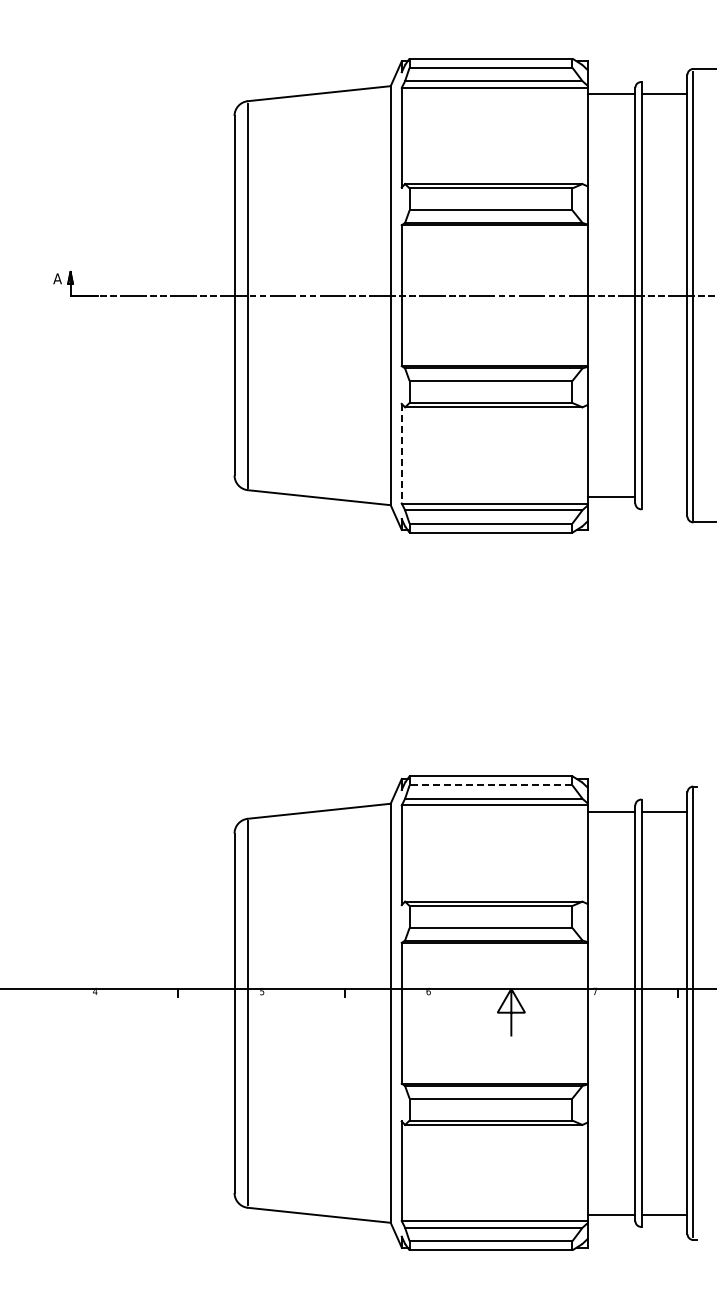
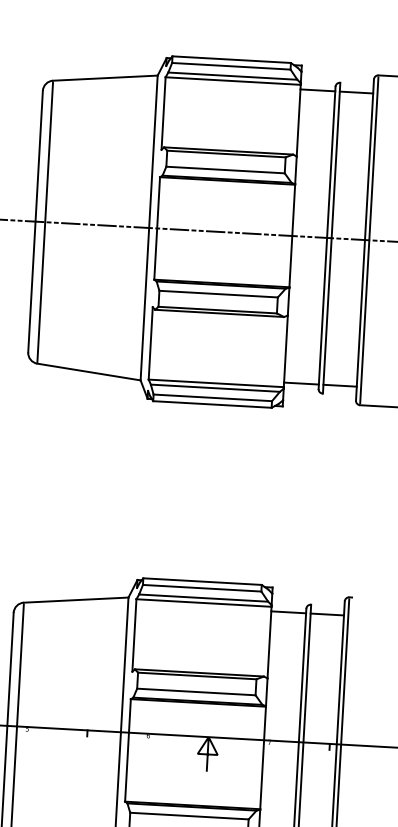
line: (401, 453) -> (150, 343), dashed -> solid
line: (664, 497) -> (340, 385), added
line: (490, 785) -> (201, 588), dashed -> solid

